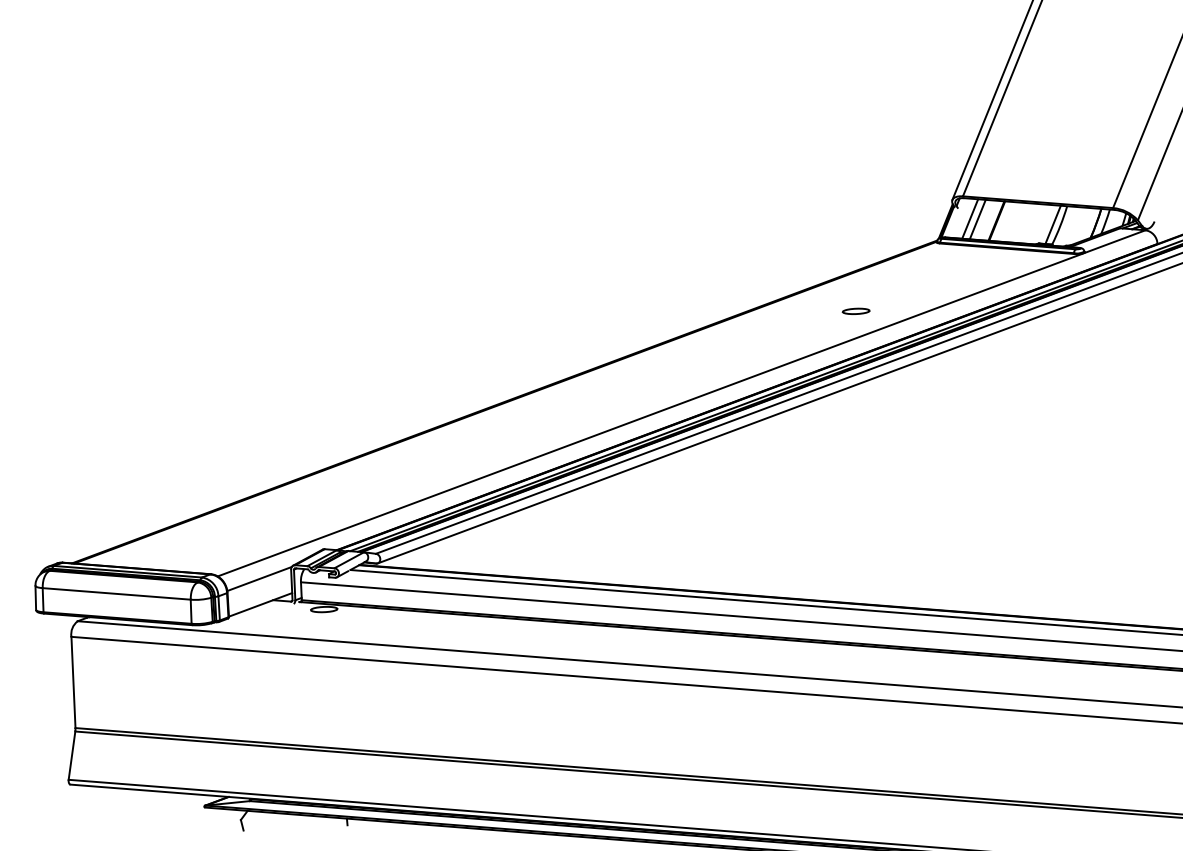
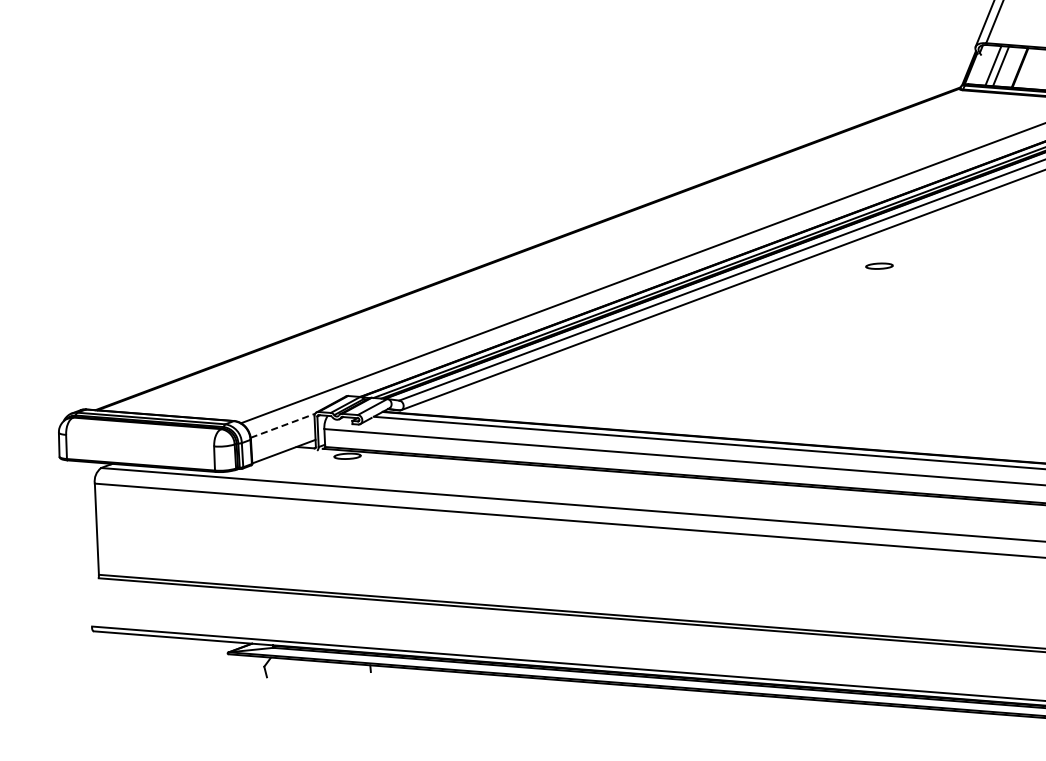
part: (855, 310) -> (878, 265), moved
line: (260, 578) -> (283, 425), solid -> dashed
line: (116, 593) -> (139, 440), removed
line: (71, 755) -> (94, 602), removed

